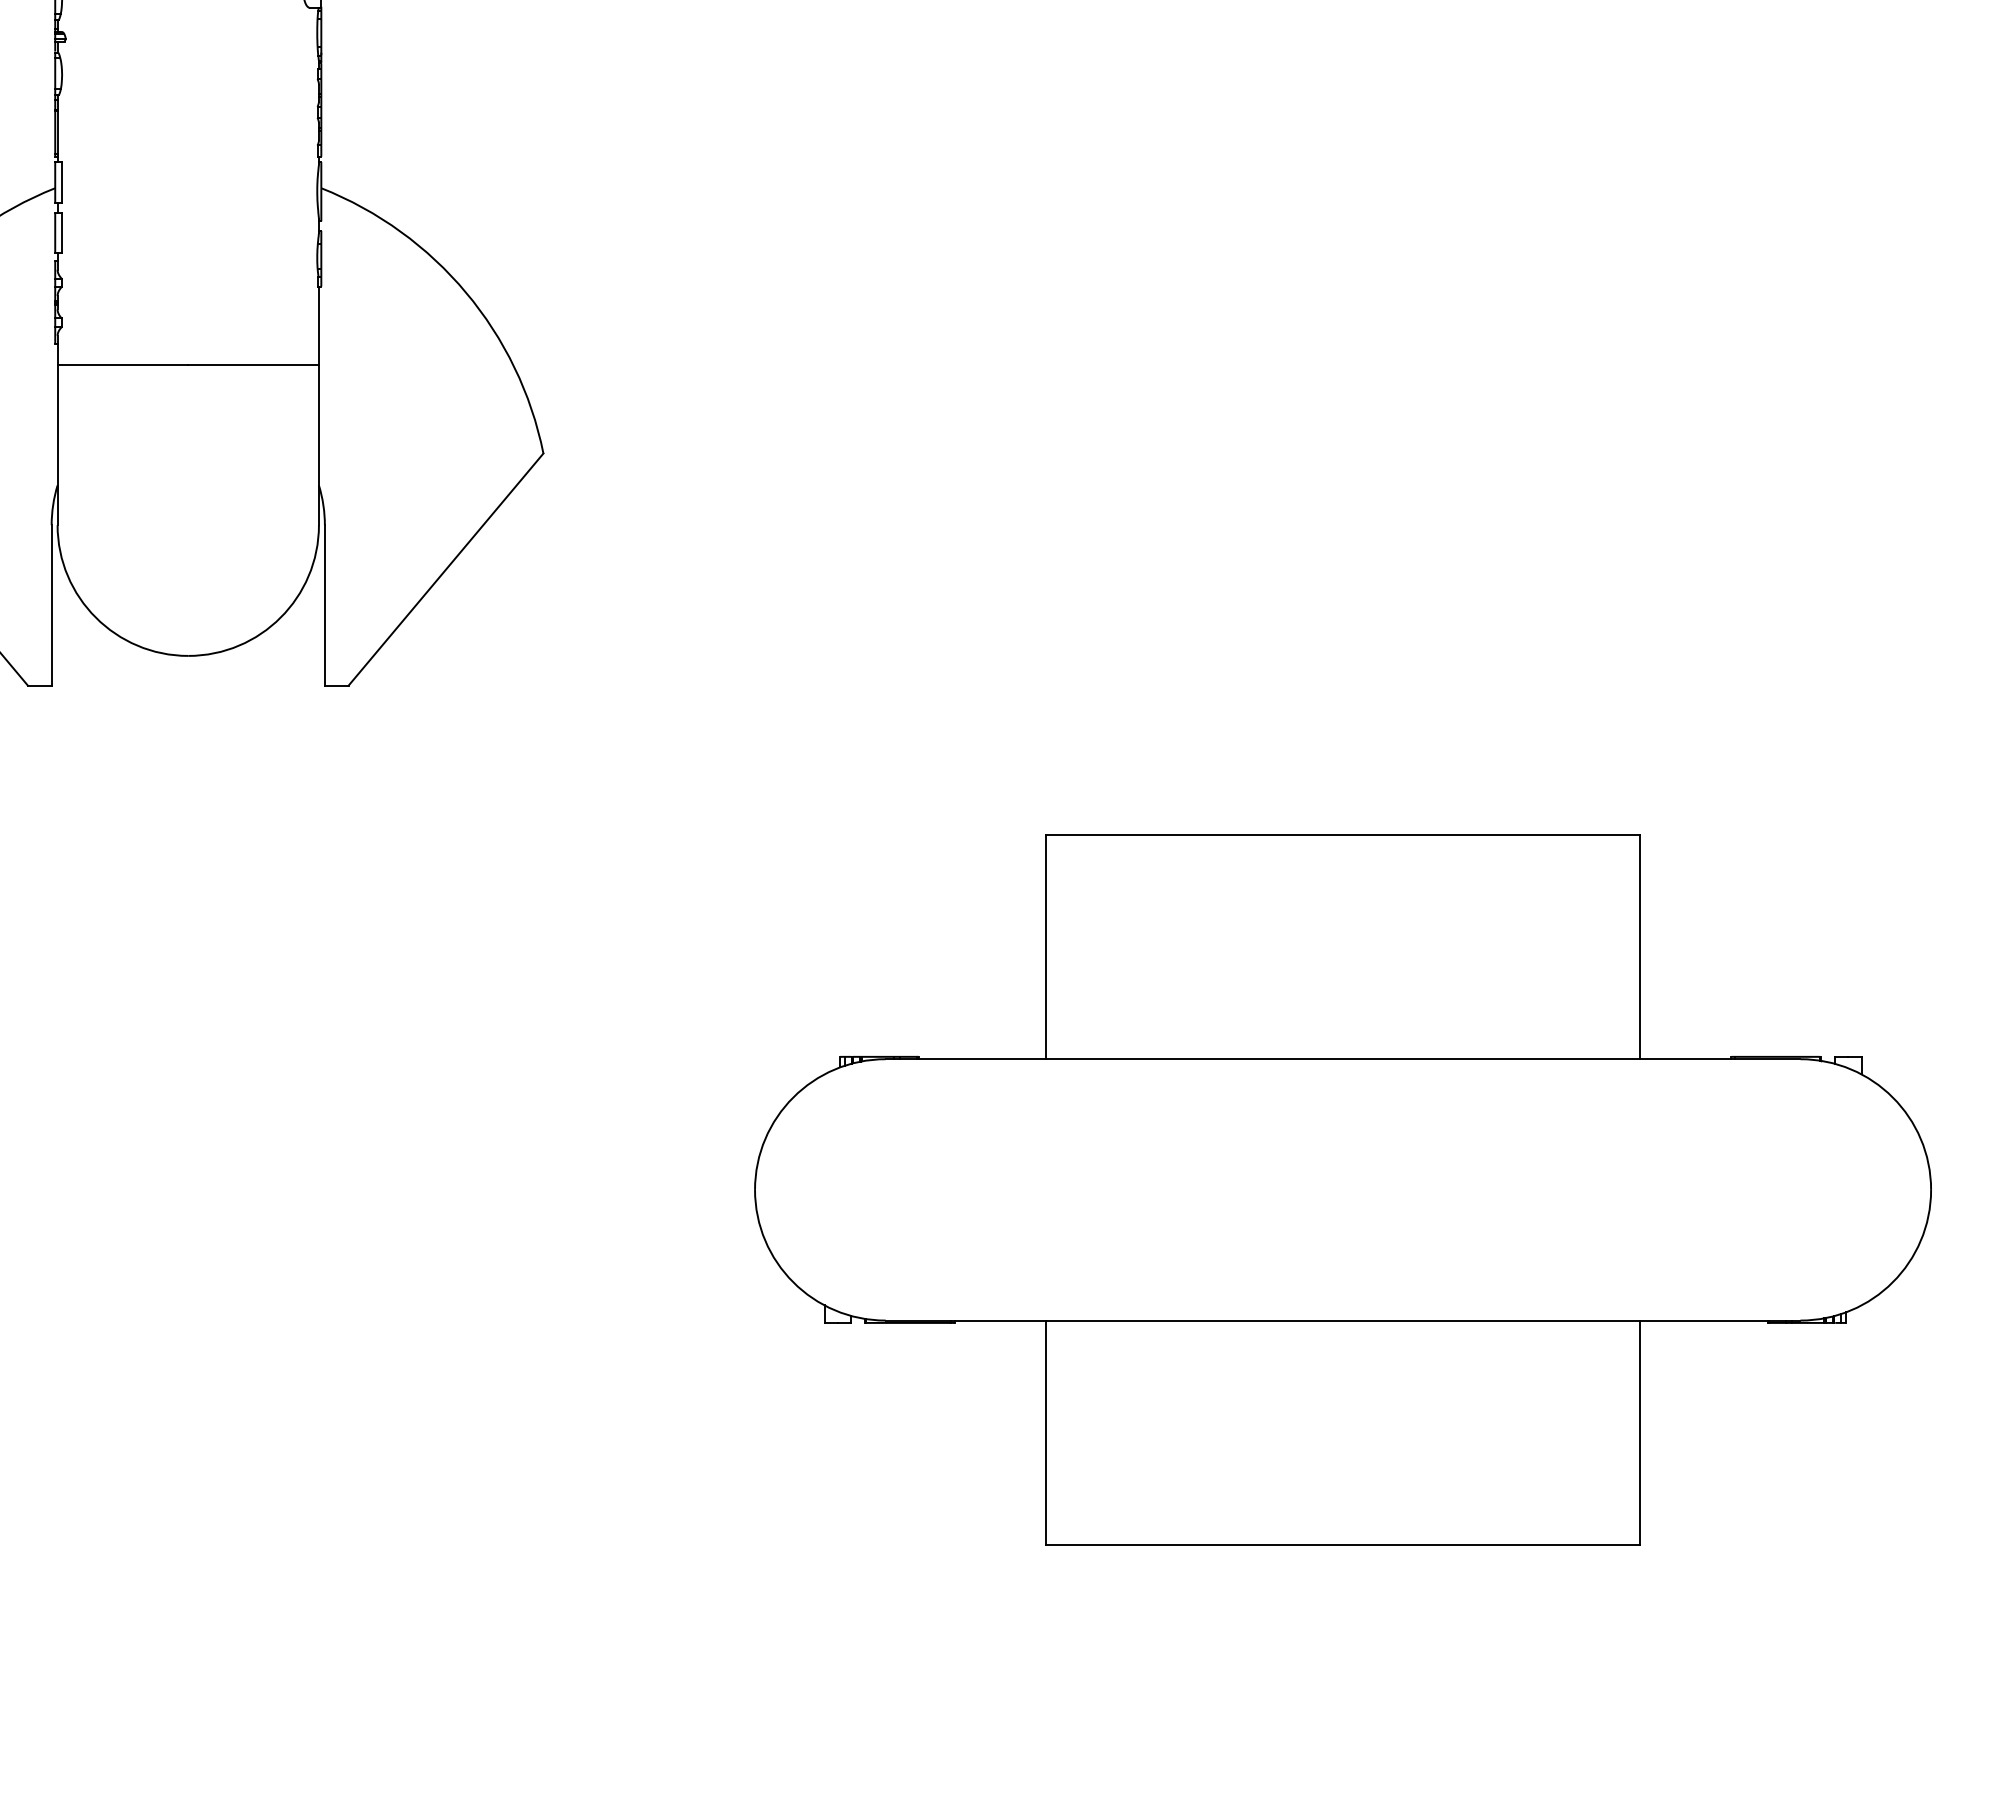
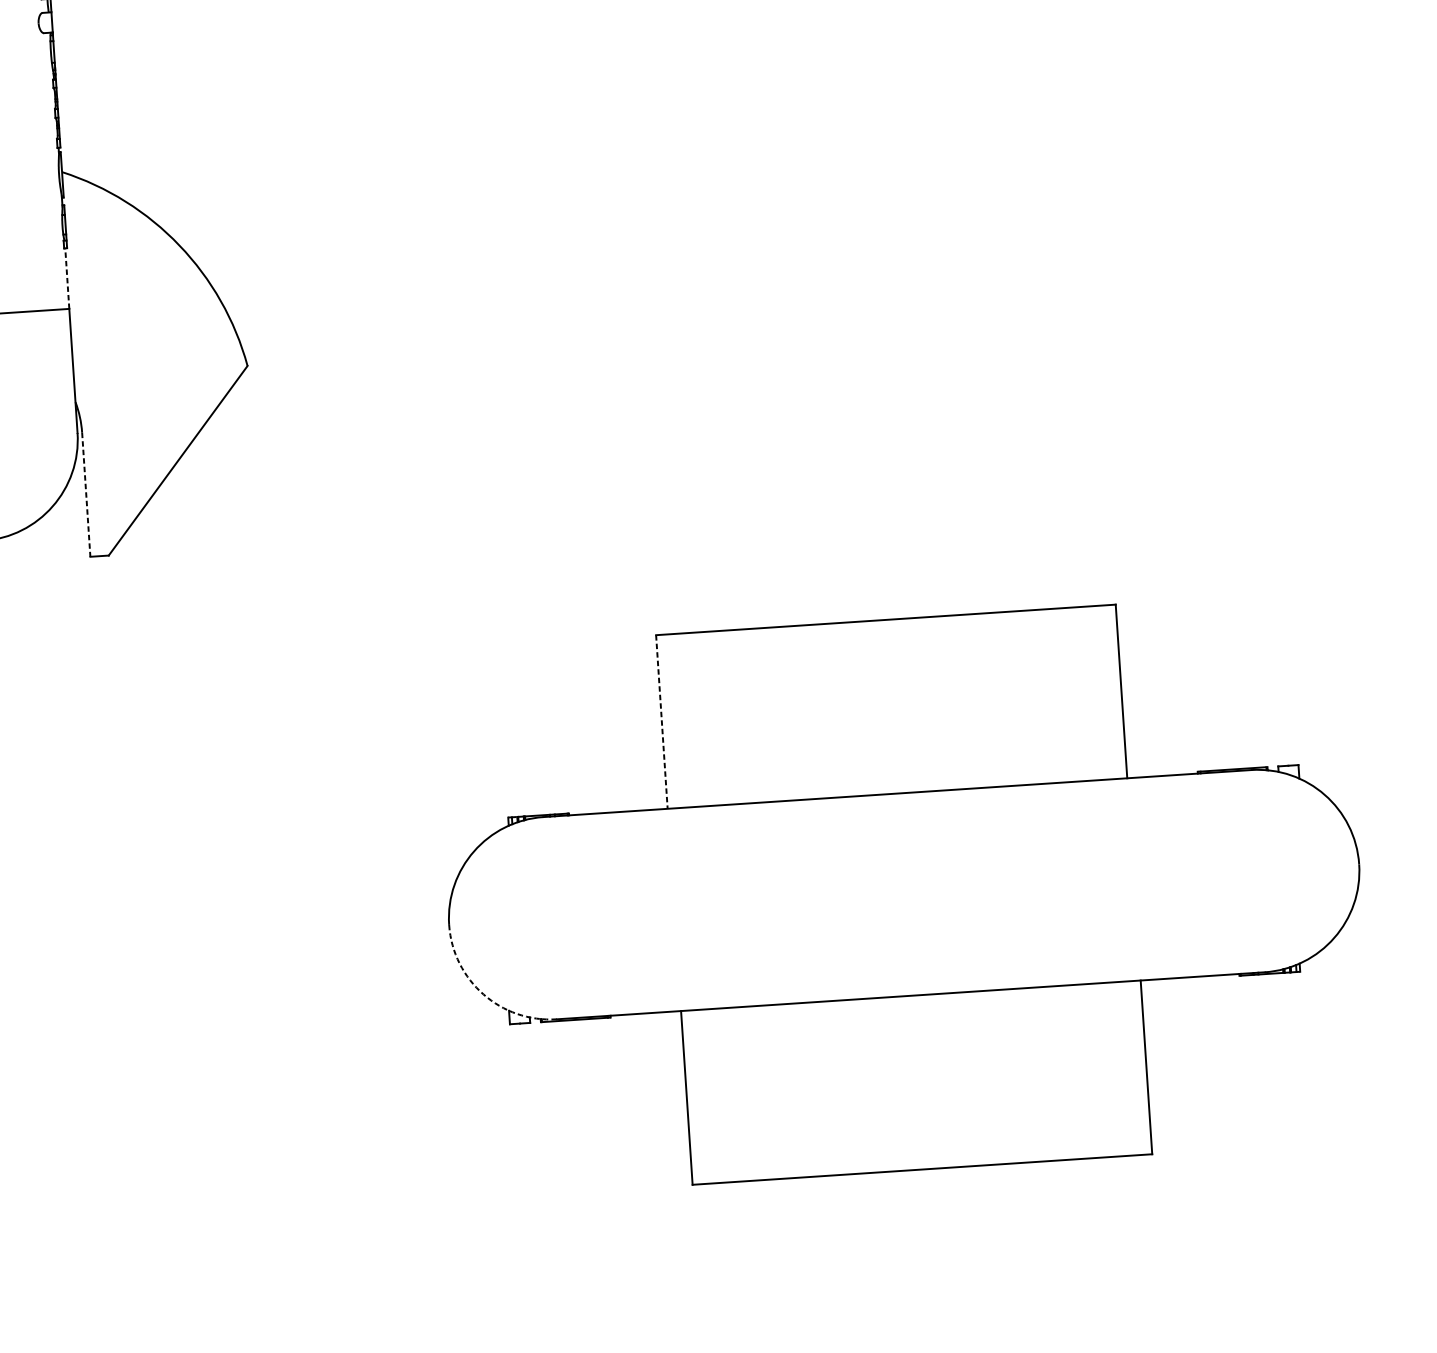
line: (318, 325) -> (66, 278), solid -> dashed
line: (324, 605) -> (85, 494), solid -> dashed
line: (1046, 947) -> (662, 722), solid -> dashed
arc: (793, 1282) -> (483, 994), solid -> dashed

